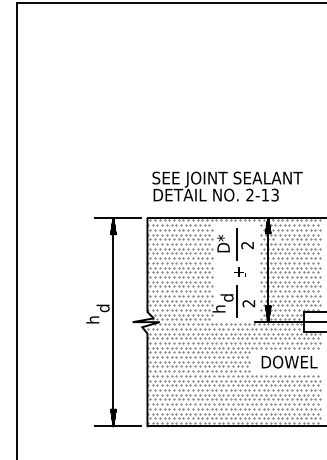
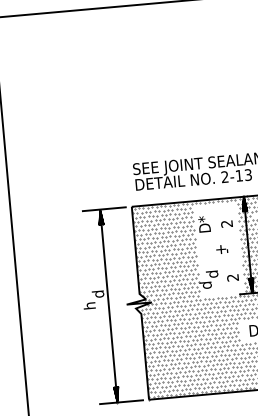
line: (237, 244) -> (217, 223), removed
line: (237, 301) -> (222, 276), removed
text: (218, 308) -> (205, 284), h -> d

